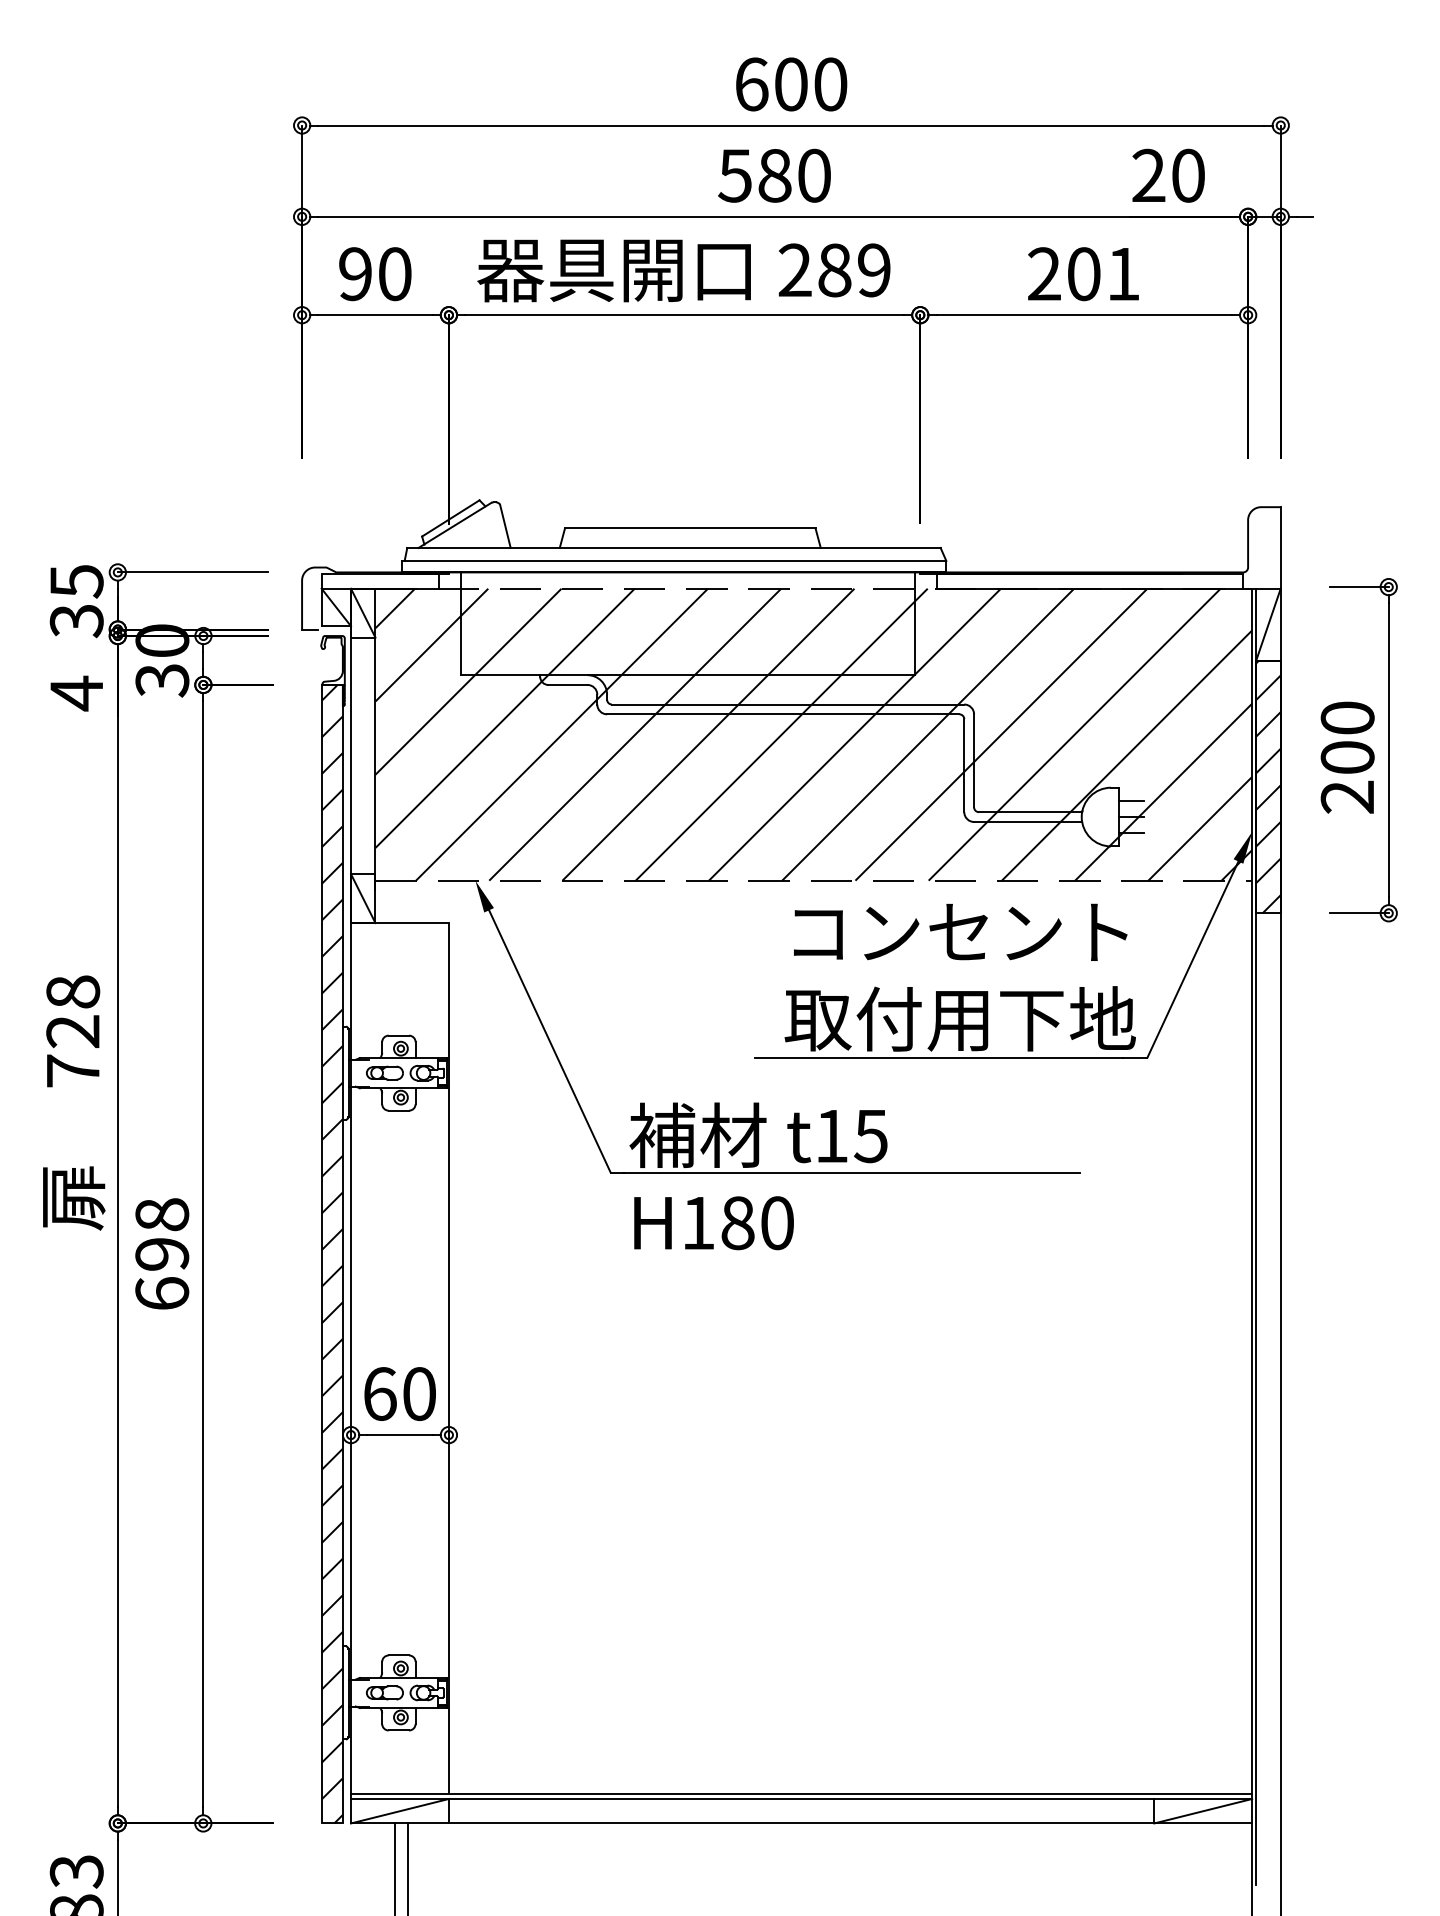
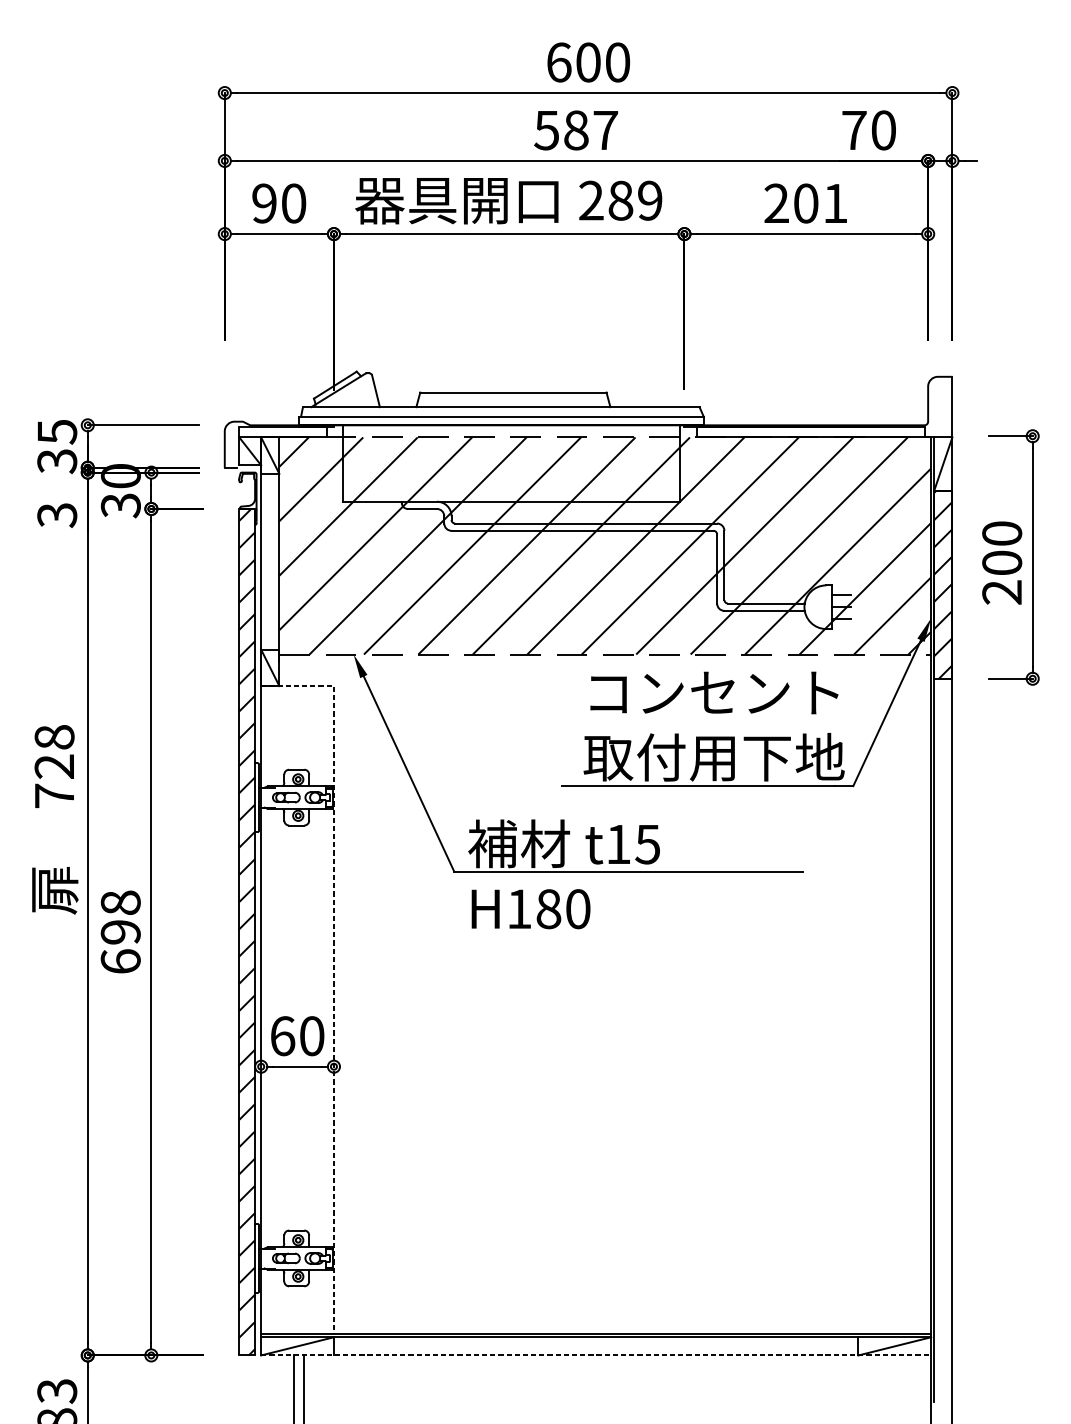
text: (1148, 174) -> (854, 129), 20 -> 70
text: (814, 175) -> (605, 130), 580 -> 587
text: (76, 693) -> (57, 515), 4 -> 3
line: (448, 1309) -> (333, 973), solid -> dashed
line: (801, 1823) -> (596, 1355), solid -> dashed

